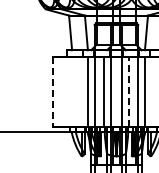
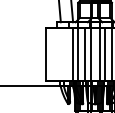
line: (53, 91) -> (46, 54), dashed -> solid
line: (129, 91) -> (105, 54), dashed -> solid

